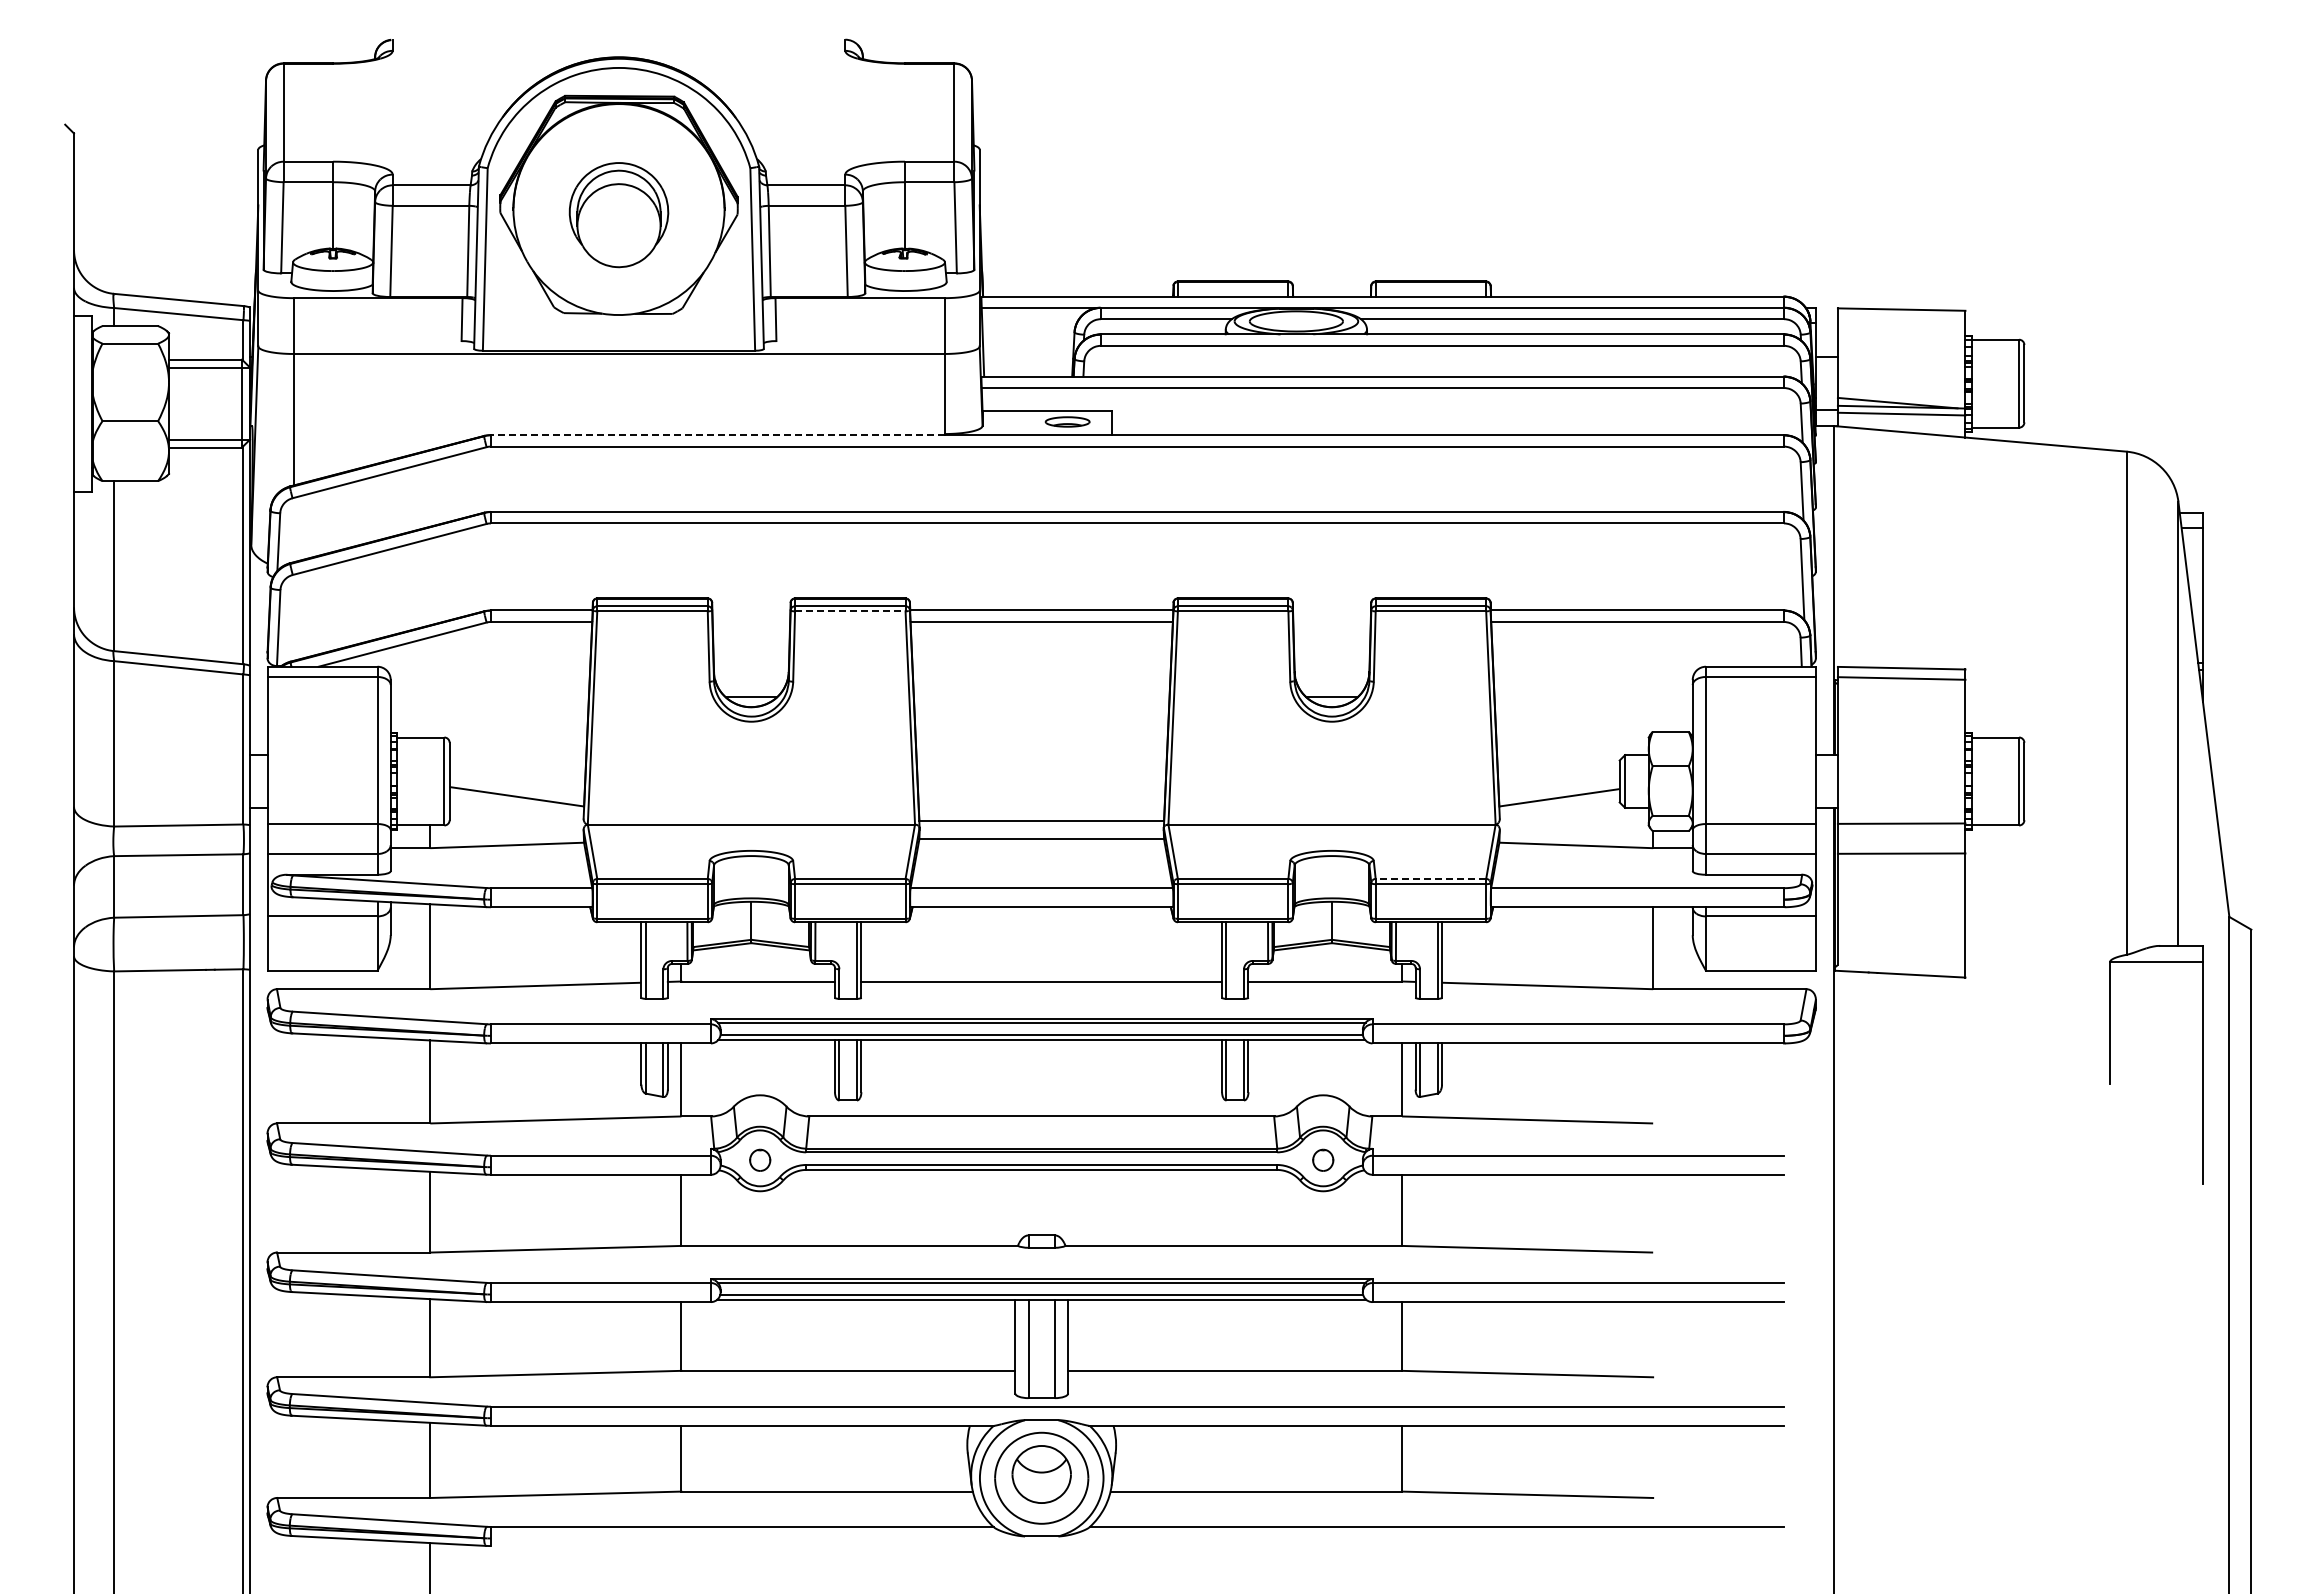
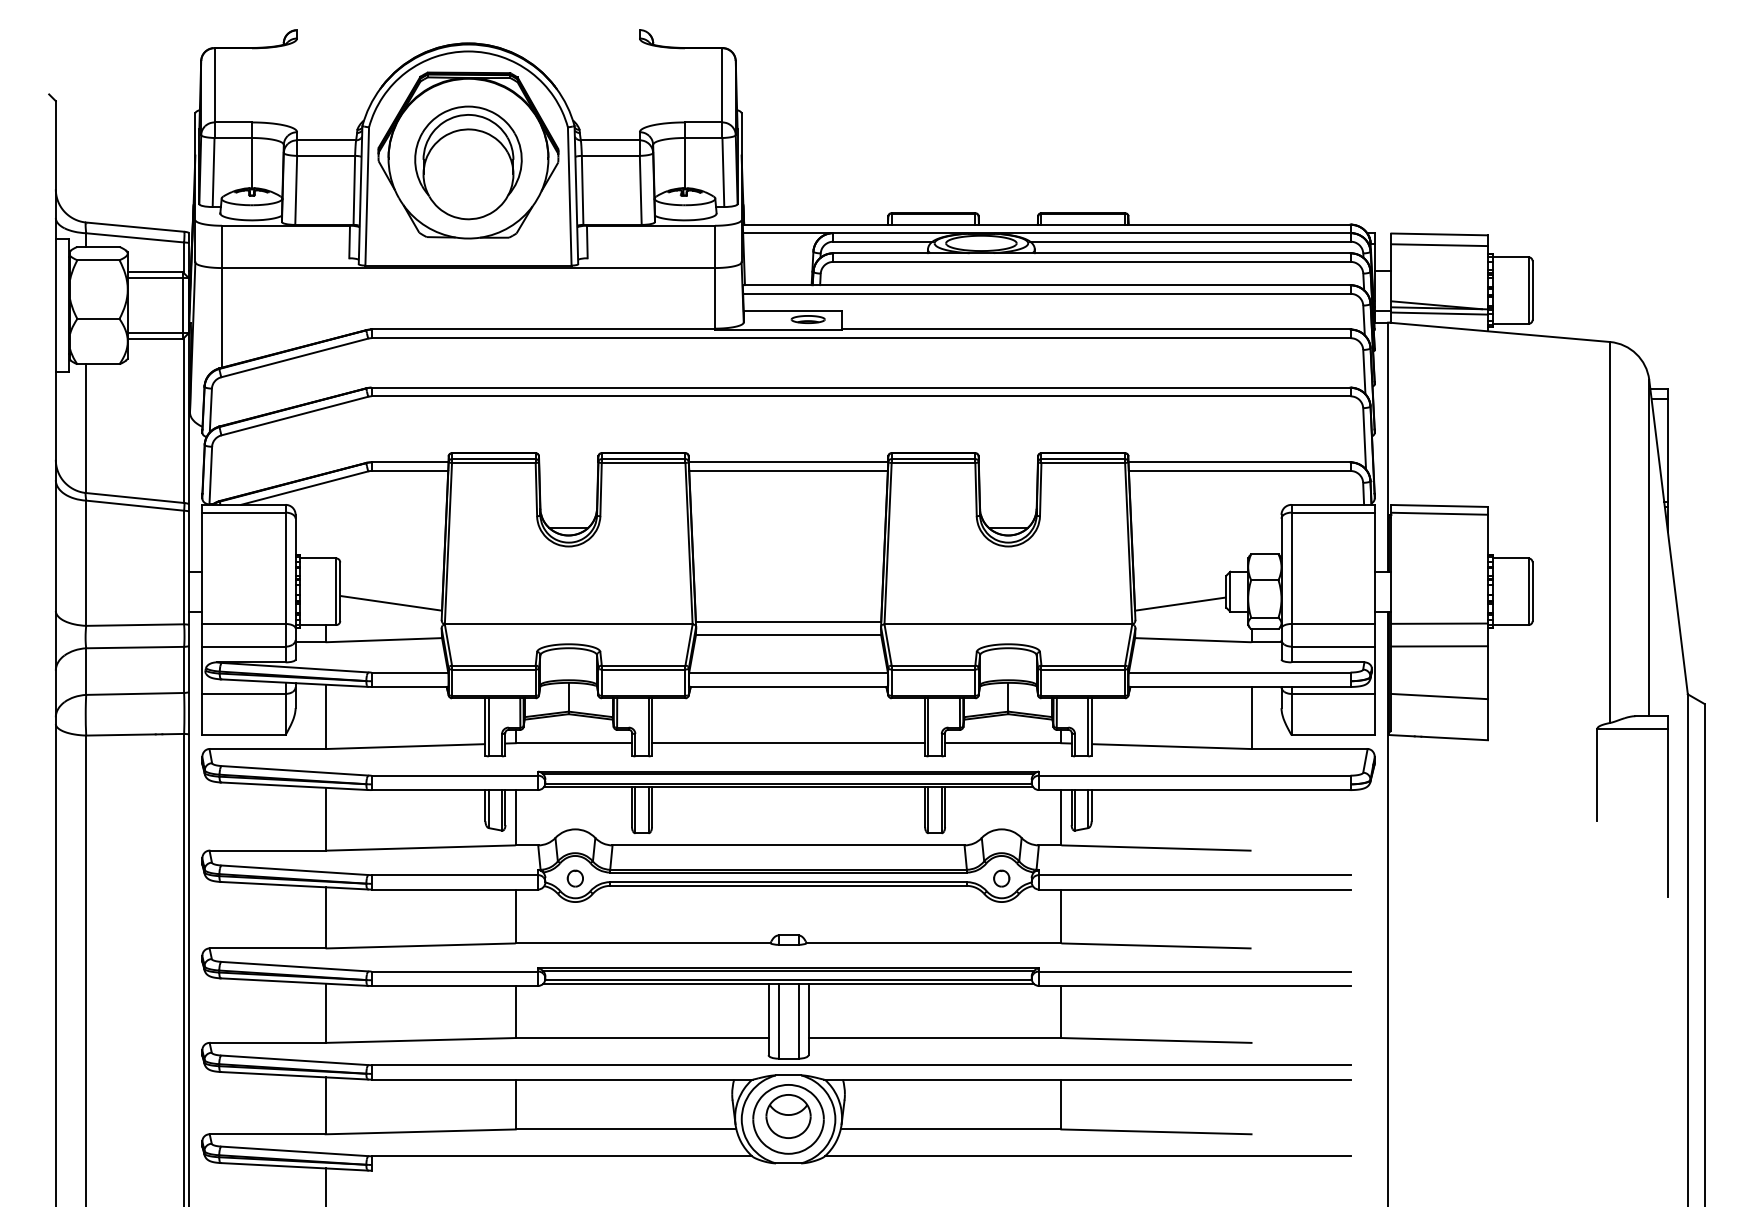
part: (618, 214) -> (468, 162), size x1.43
line: (1901, 323) -> (1439, 244), added
line: (717, 435) -> (543, 329), dashed -> solid
line: (850, 611) -> (643, 463), dashed -> solid
line: (1430, 878) -> (1082, 665), dashed -> solid
line: (1901, 919) -> (1439, 696), added

